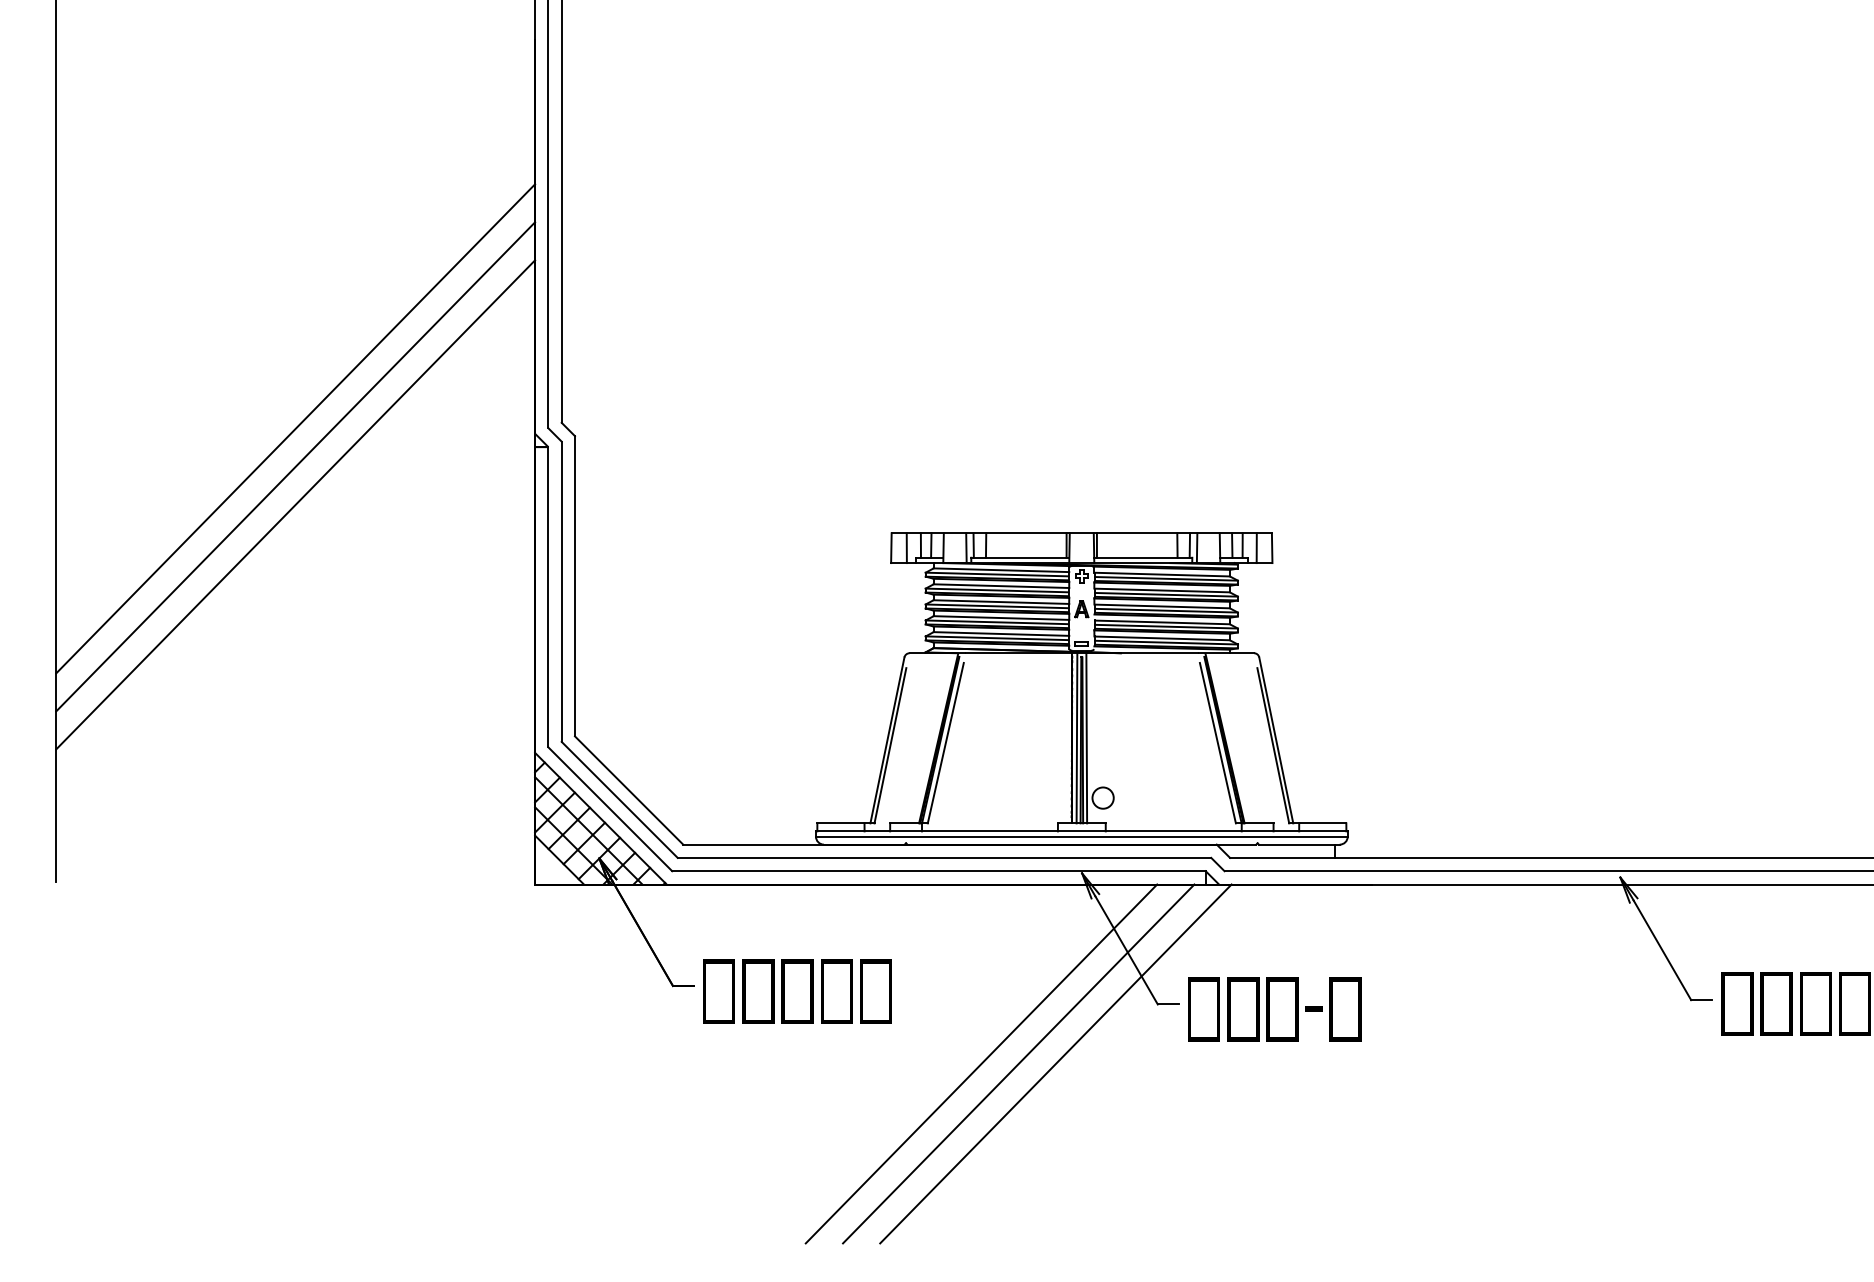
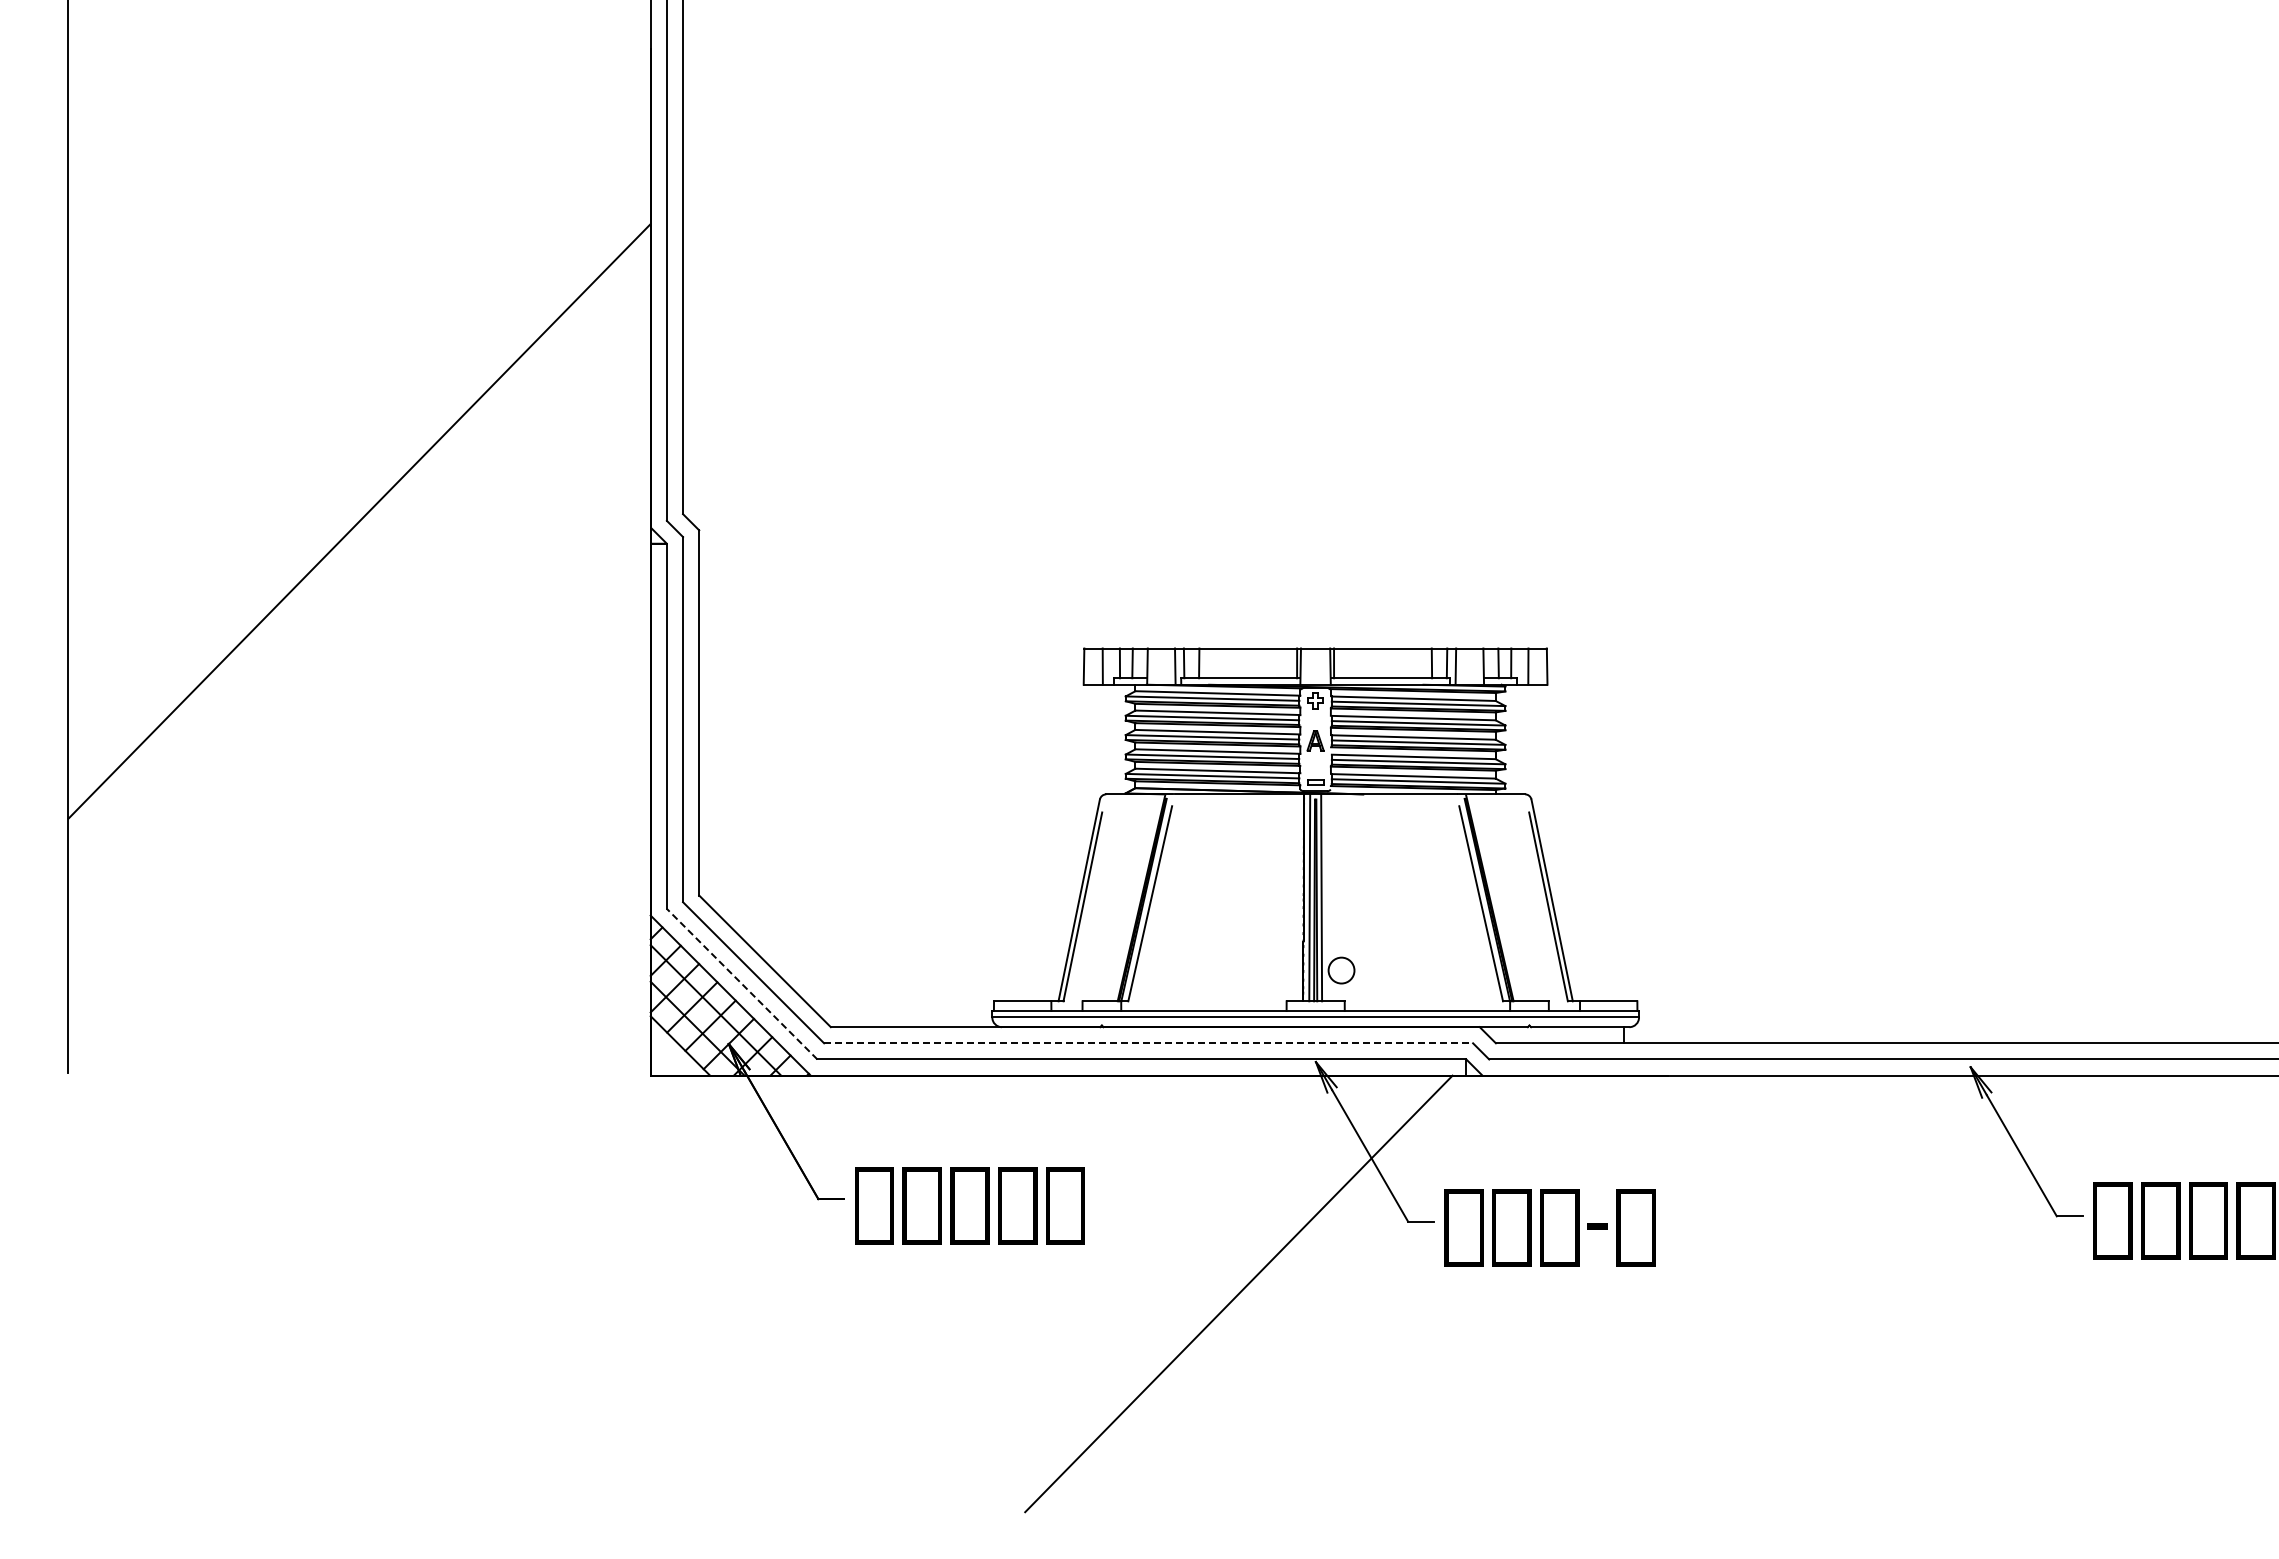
line: (295, 466) -> (359, 567), removed
line: (295, 504) -> (359, 613), removed
line: (609, 808) -> (741, 983), solid -> dashed
line: (945, 858) -> (1149, 1043), solid -> dashed
line: (981, 1063) -> (1193, 1293), removed
line: (1055, 1063) -> (1283, 1293), removed

